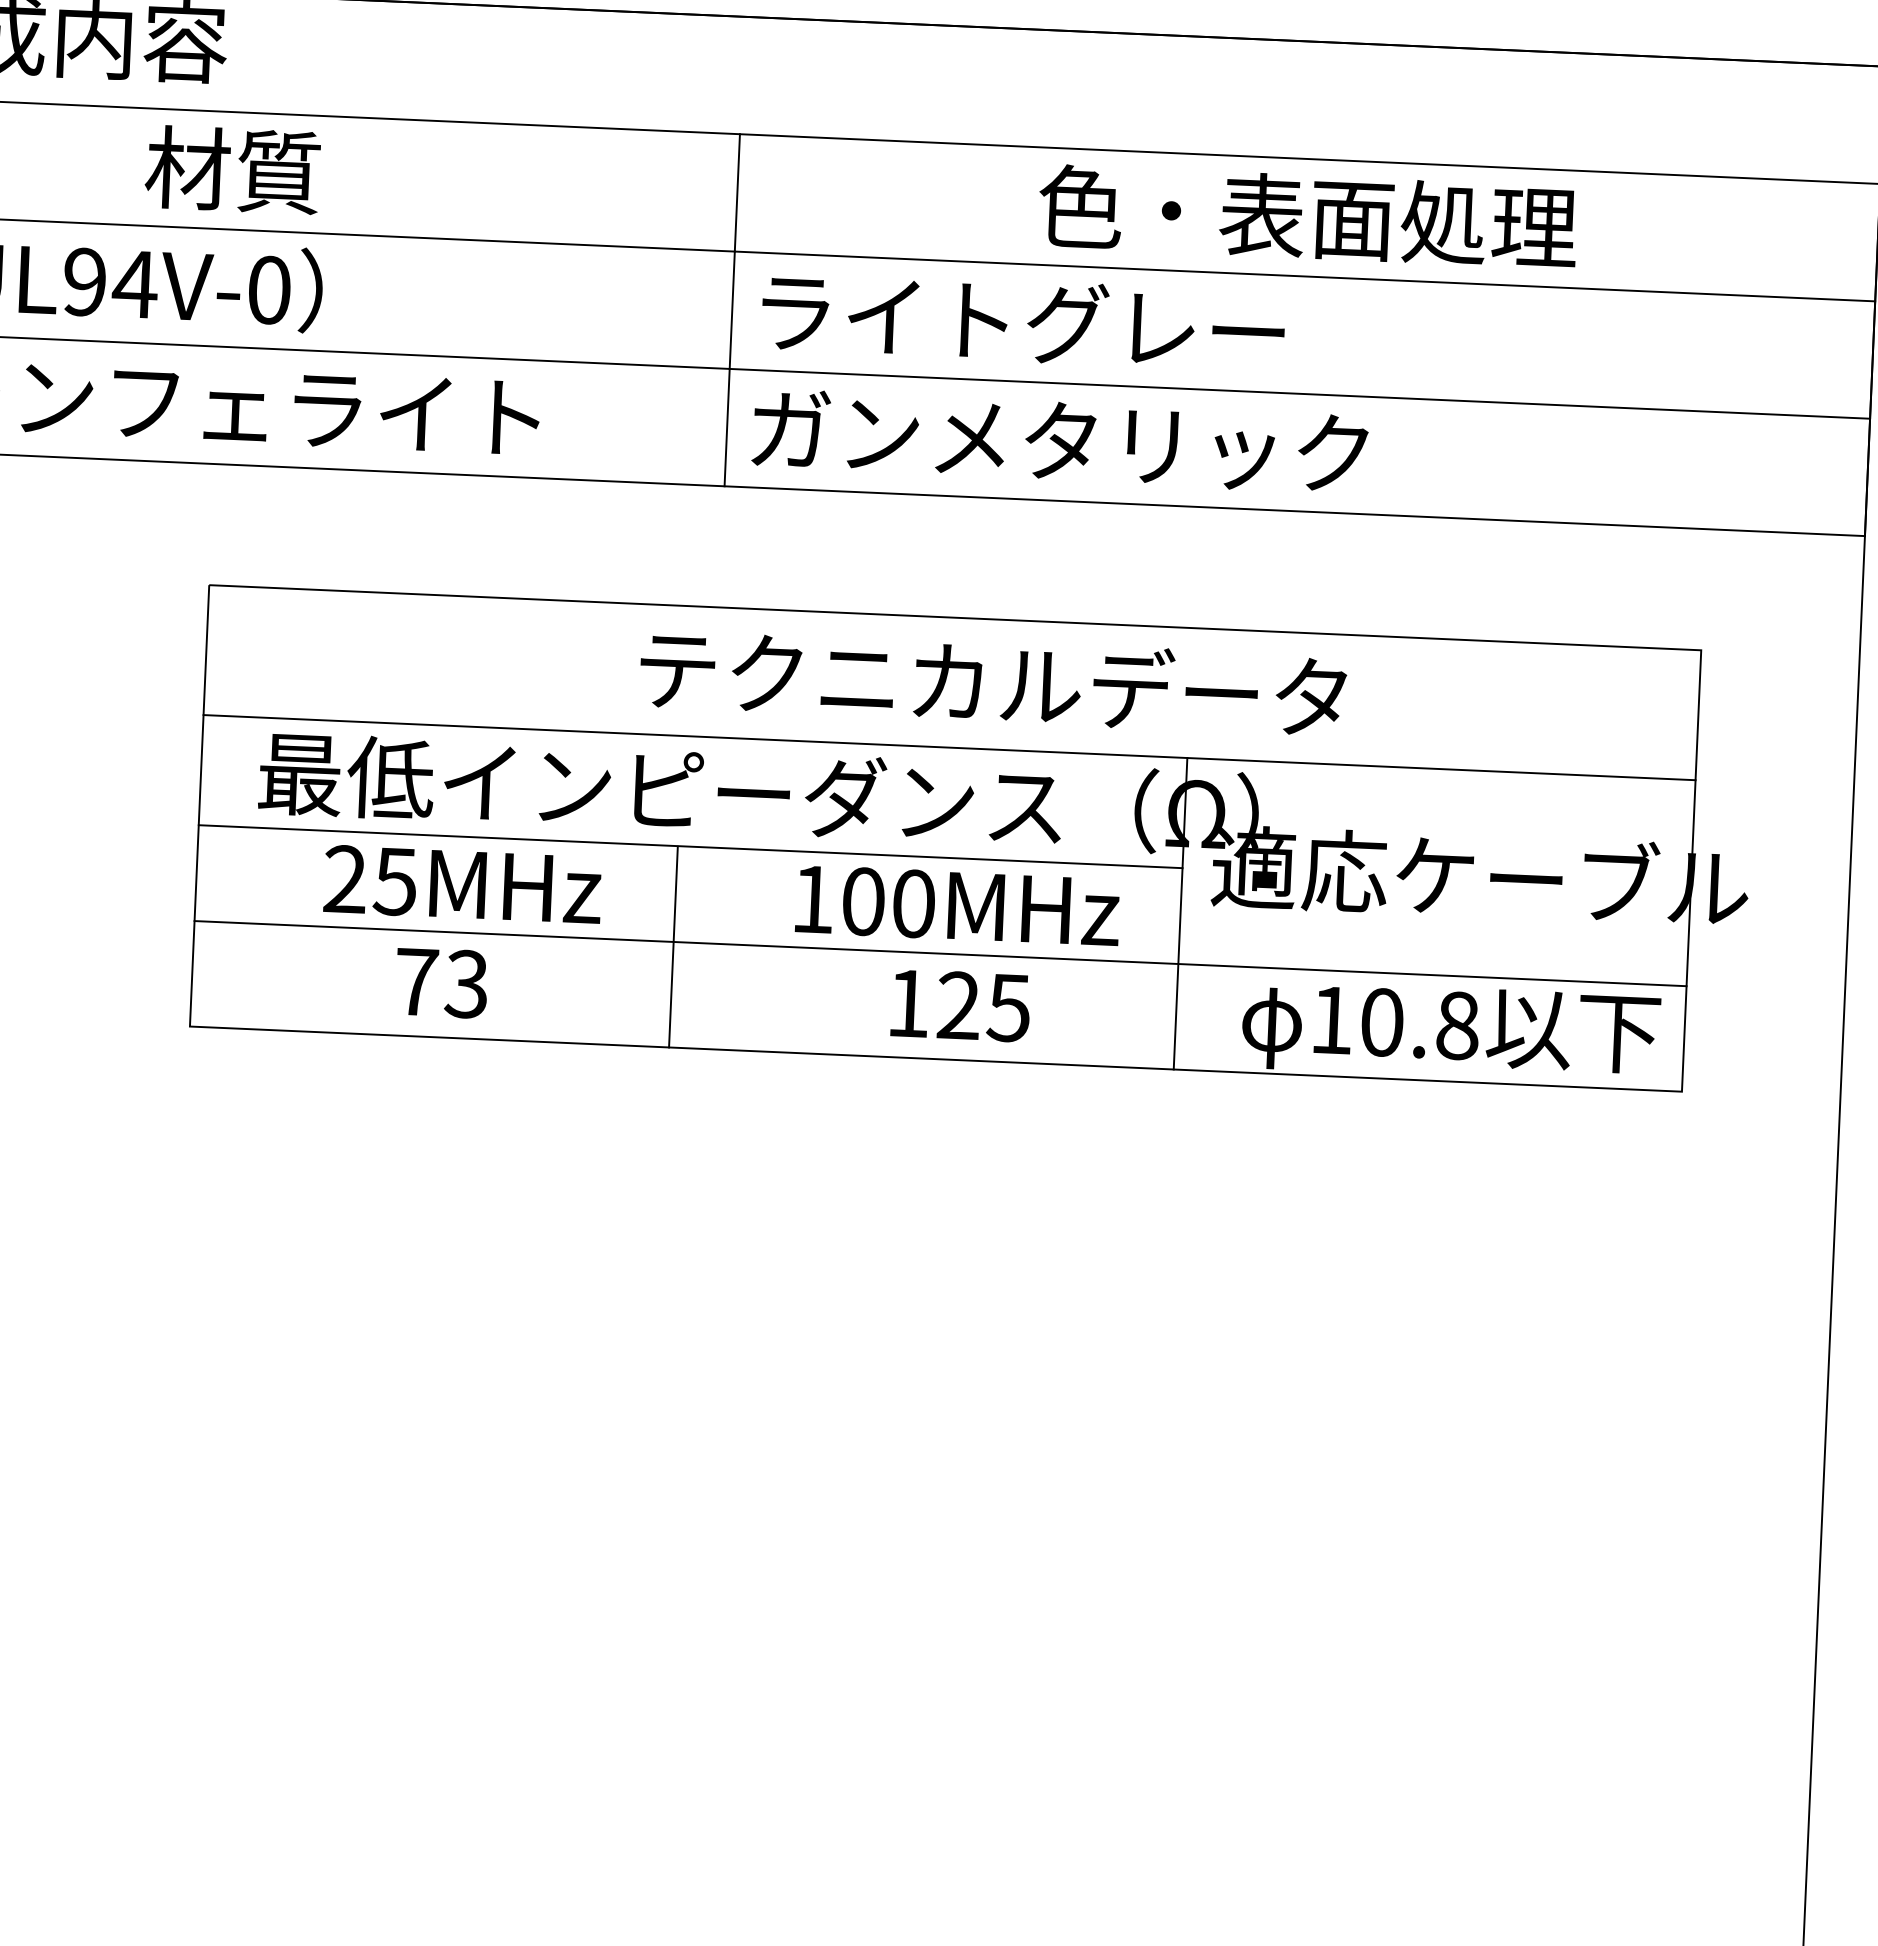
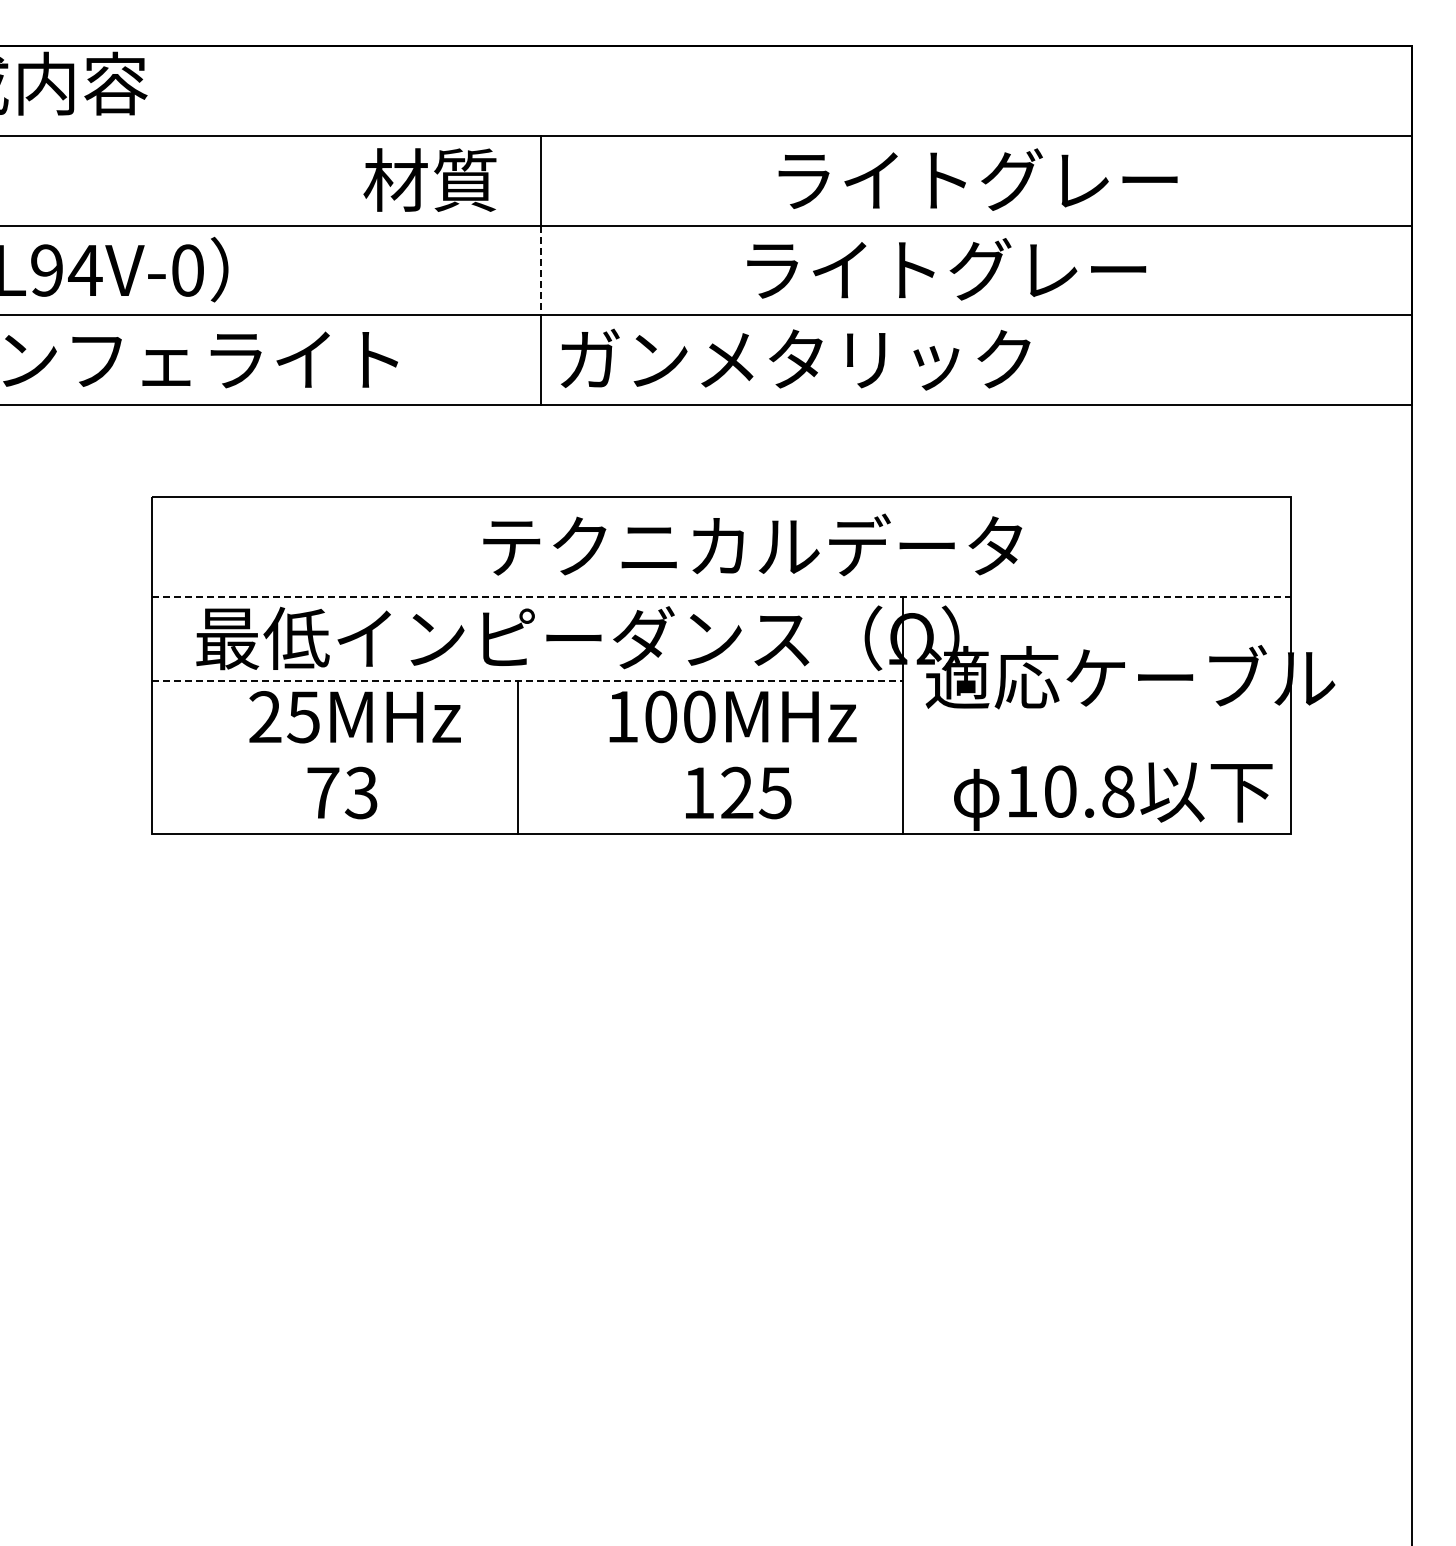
text: (232, 169) -> (429, 179), moved
text: (1307, 216) -> (976, 179), 色・表面処理 -> ライトグレー
line: (732, 310) -> (541, 270), solid -> dashed
text: (1023, 321) -> (946, 269), moved
line: (949, 747) -> (721, 596), solid -> dashed
line: (690, 846) -> (527, 680), solid -> dashed
line: (940, 953) -> (721, 753), removed

